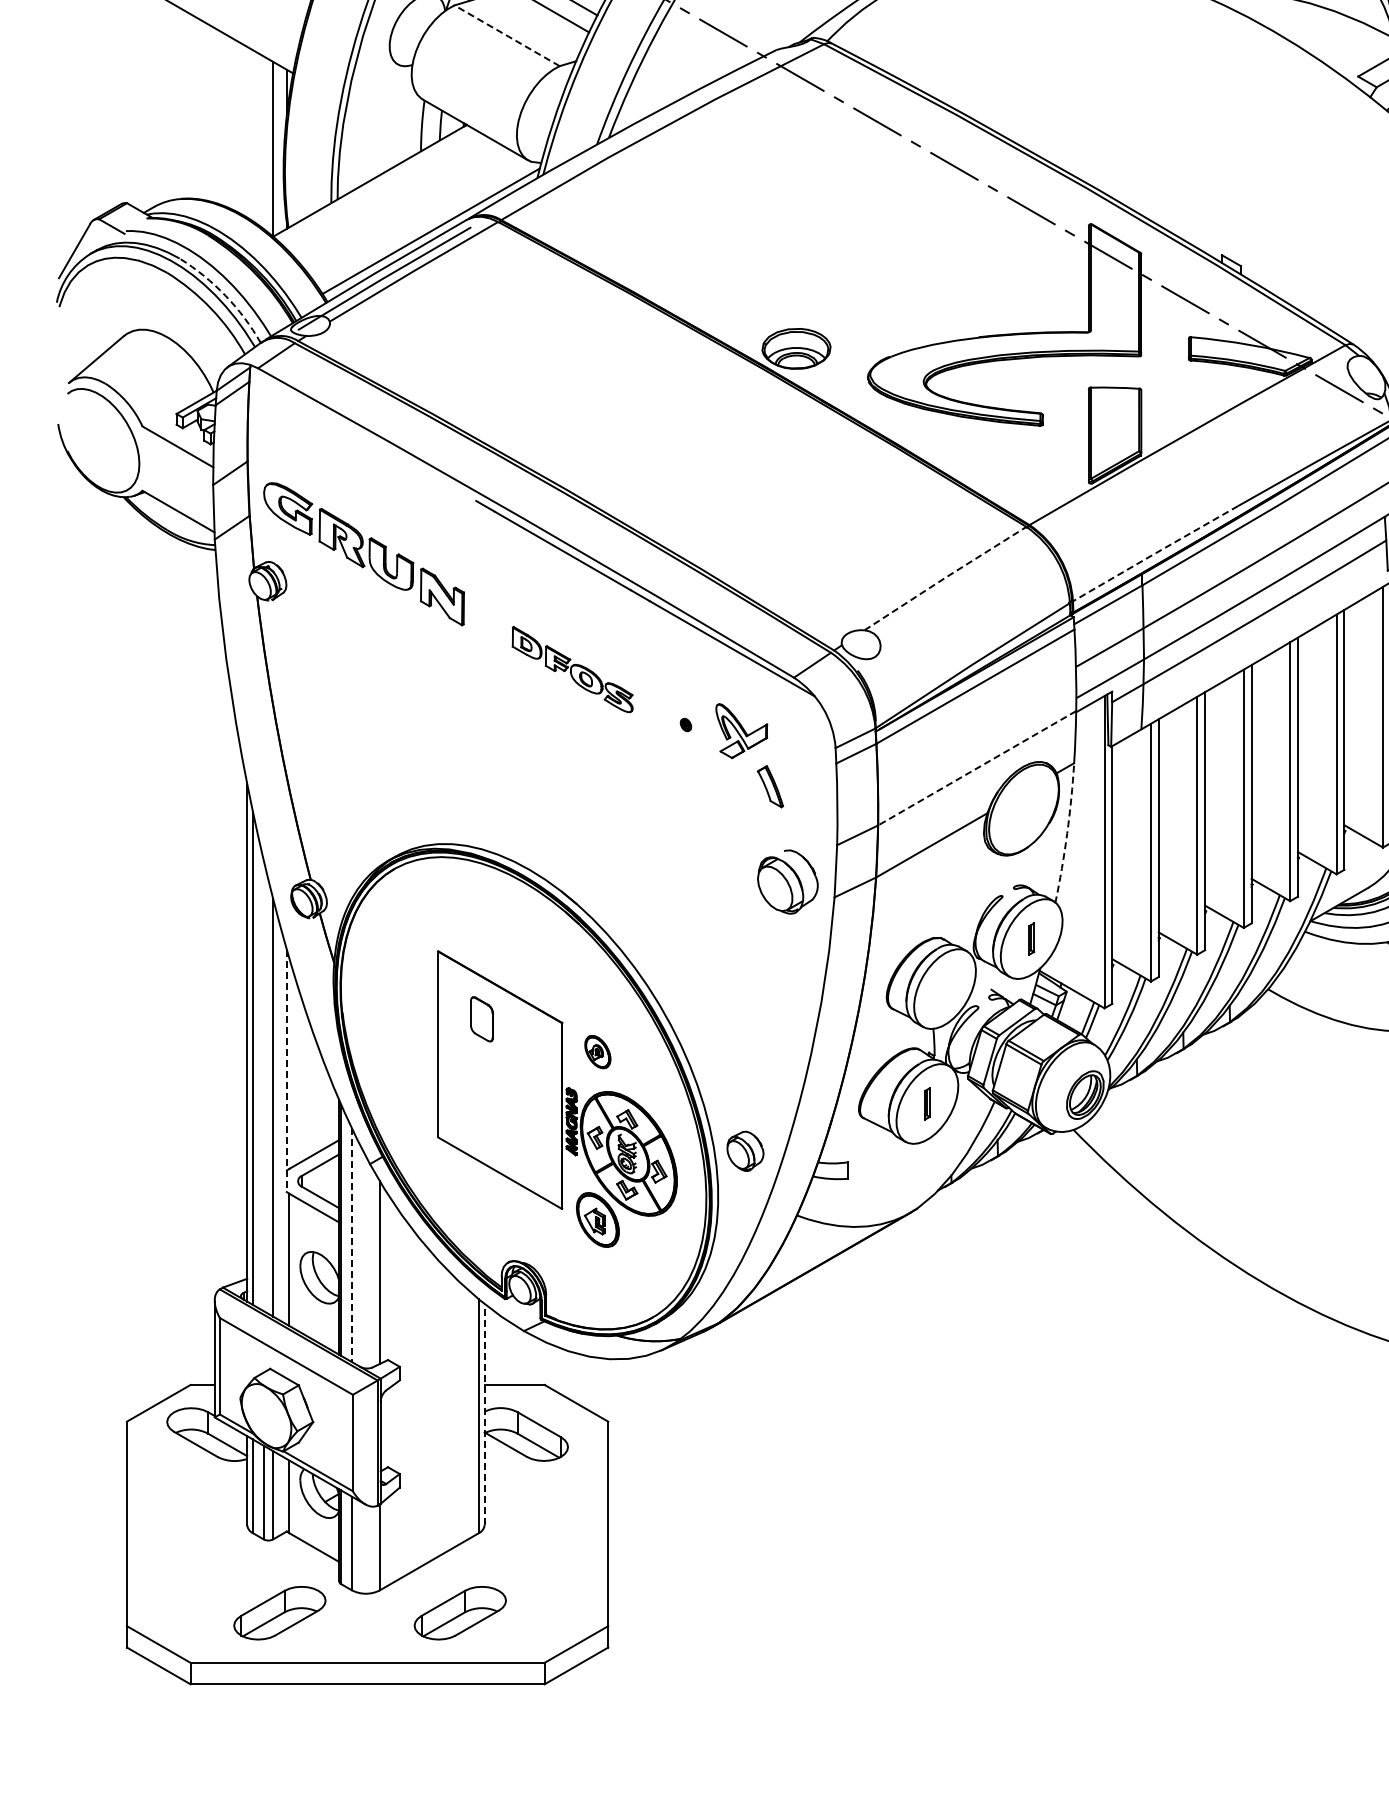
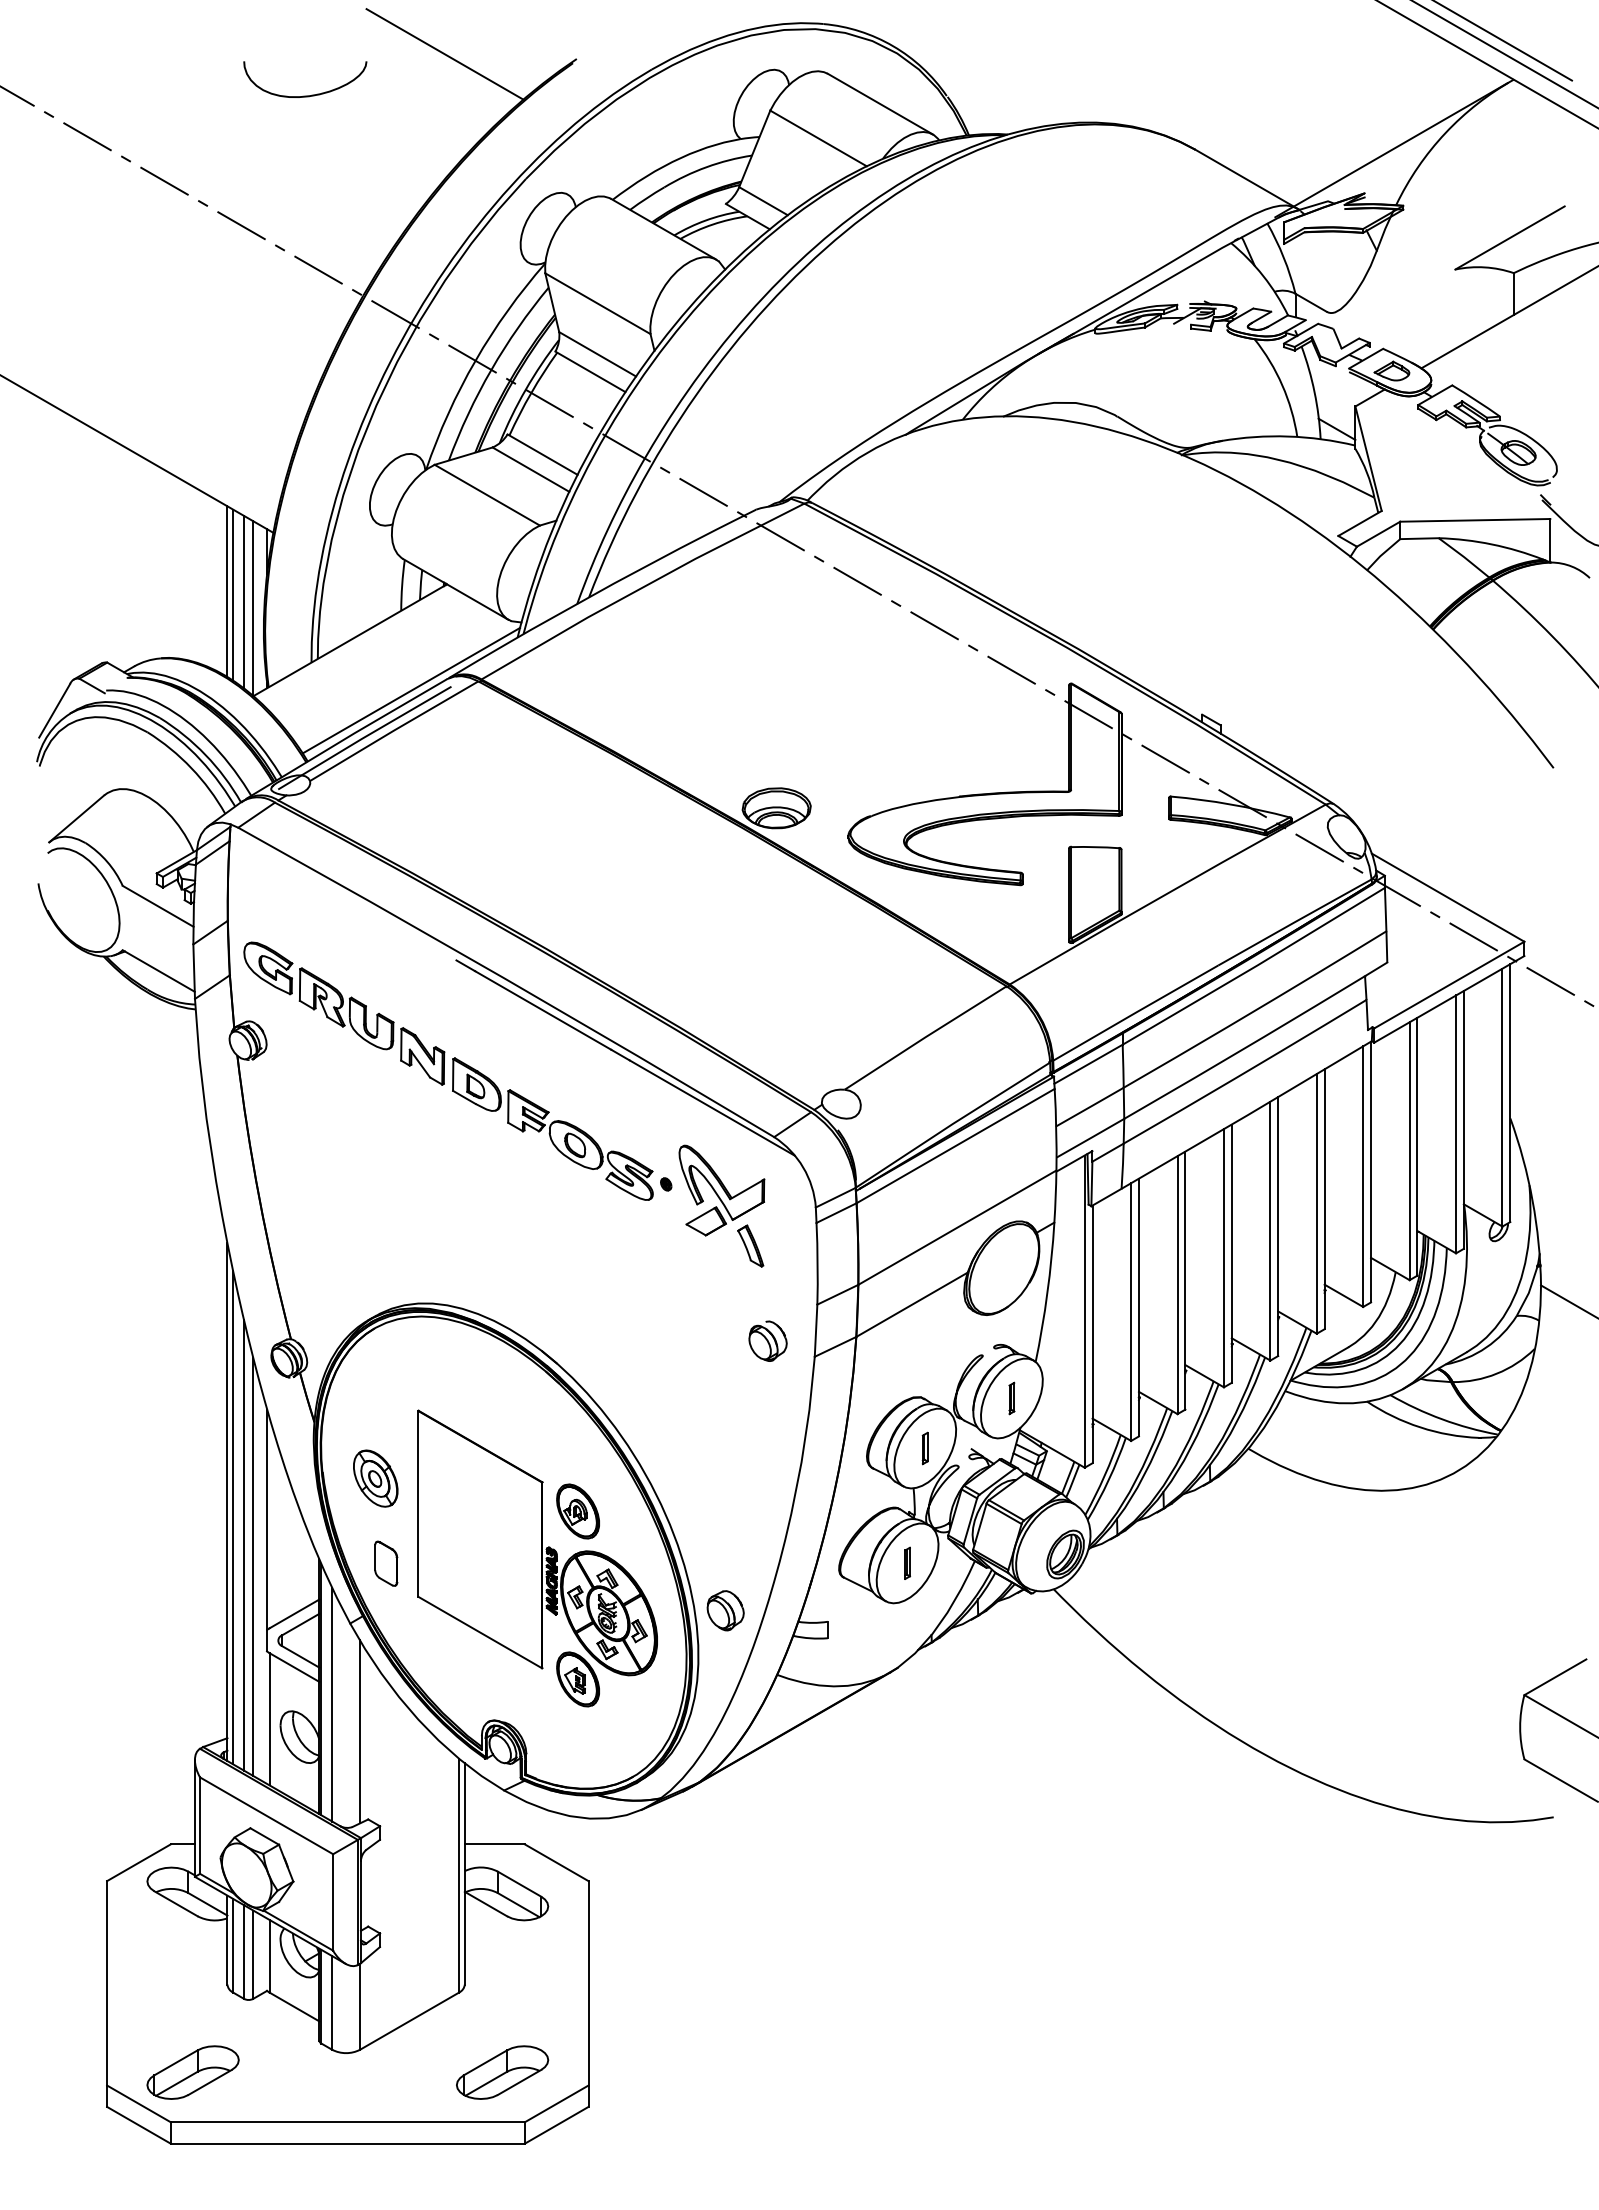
line: (507, 36) -> (487, 495), dashed -> solid
line: (247, 132) -> (227, 591), added
line: (253, 135) -> (233, 594), added
line: (264, 142) -> (244, 601), added
arc: (225, 296) -> (205, 755), dashed -> solid
line: (1156, 553) -> (1136, 1012), dashed -> solid
line: (945, 578) -> (925, 1037), dashed -> solid
part: (572, 669) -> (552, 1128), size x1.67
part: (741, 731) -> (721, 1190), size x1.67
line: (976, 768) -> (956, 1227), dashed -> solid
arc: (1067, 834) -> (1047, 1293), dashed -> solid
part: (787, 881) -> (767, 1340), size x0.62
part: (944, 989) -> (924, 1448), added
part: (395, 1019) -> (375, 1478), added
part: (482, 1019) -> (386, 1563), moved
part: (597, 1052) -> (577, 1511), size x1.67
line: (287, 1071) -> (267, 1530), dashed -> solid
line: (264, 1086) -> (244, 1545), added
line: (352, 1245) -> (332, 1704), dashed -> solid
line: (484, 1414) -> (464, 1873), dashed -> solid
part: (279, 1613) -> (192, 2072), moved
part: (460, 1613) -> (502, 2072), moved

